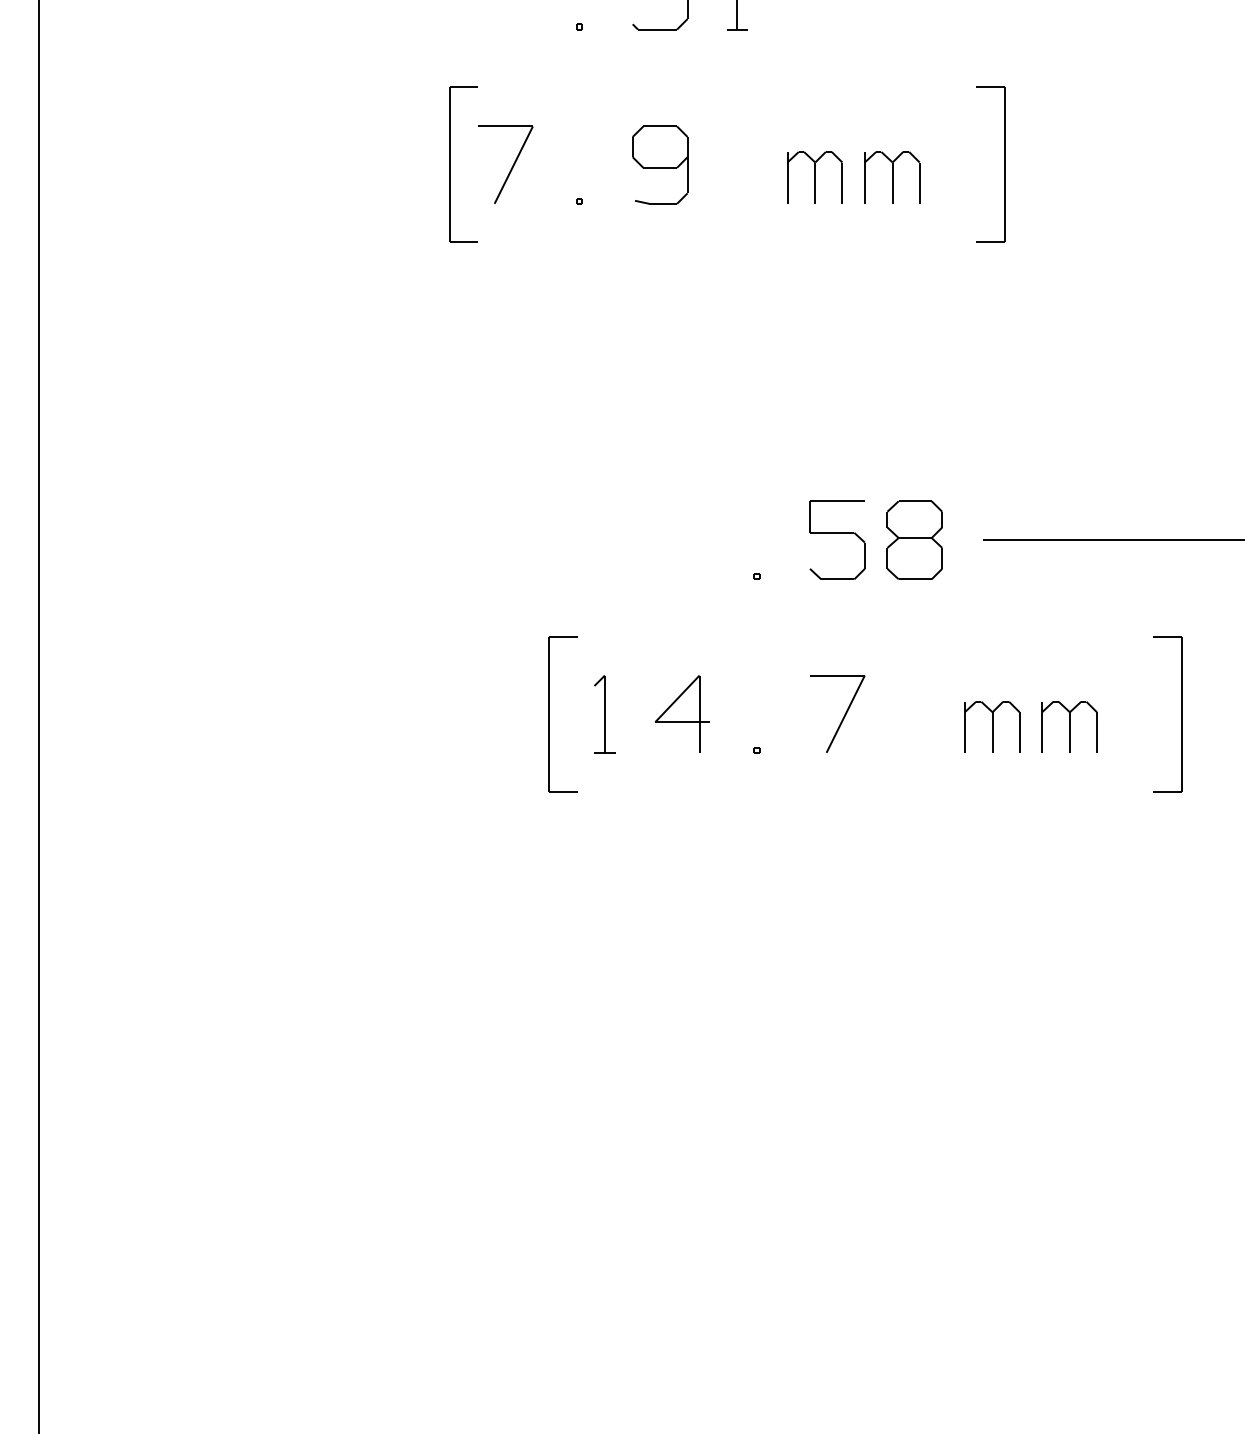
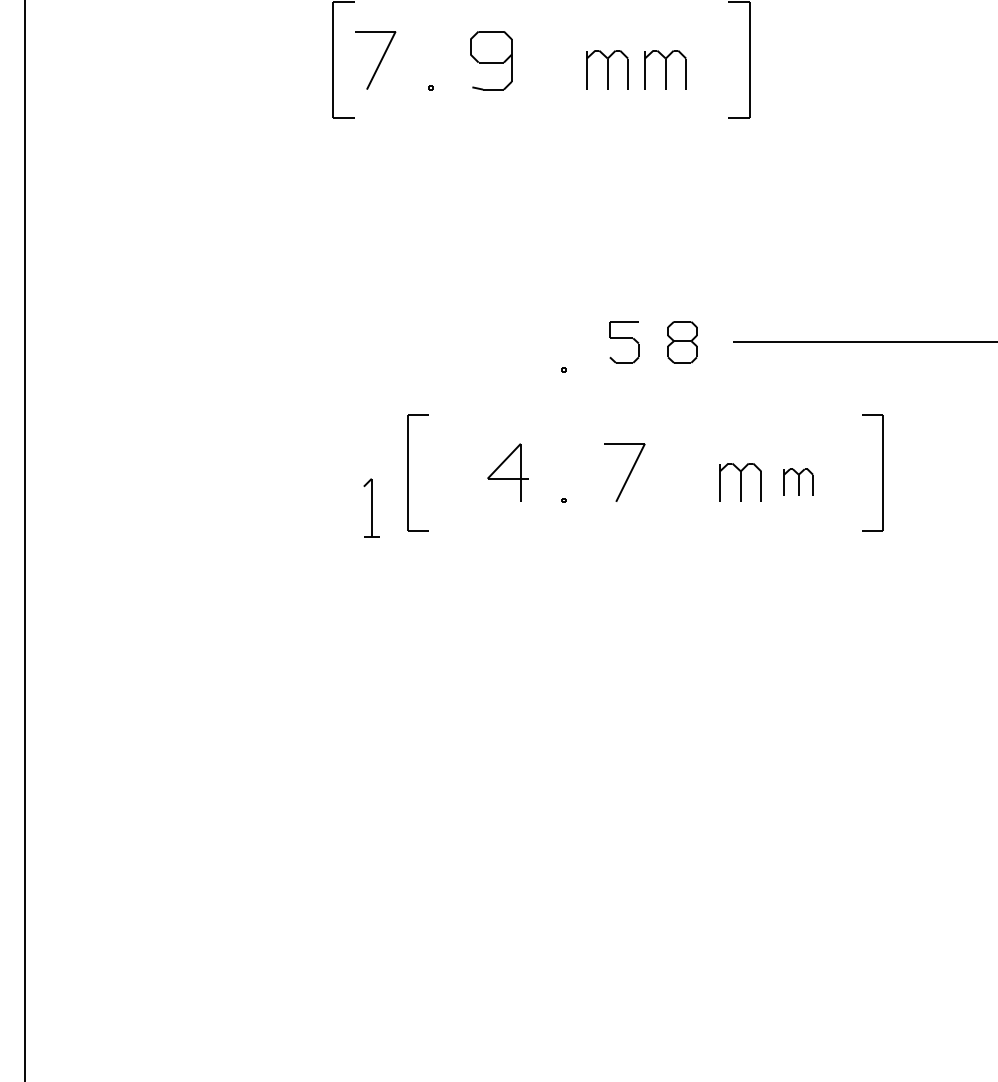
part: (837, 540) -> (624, 342), size x0.7
part: (914, 540) -> (682, 342), size x0.7
part: (604, 713) -> (371, 507), moved
part: (1069, 727) -> (798, 482), size x0.7

